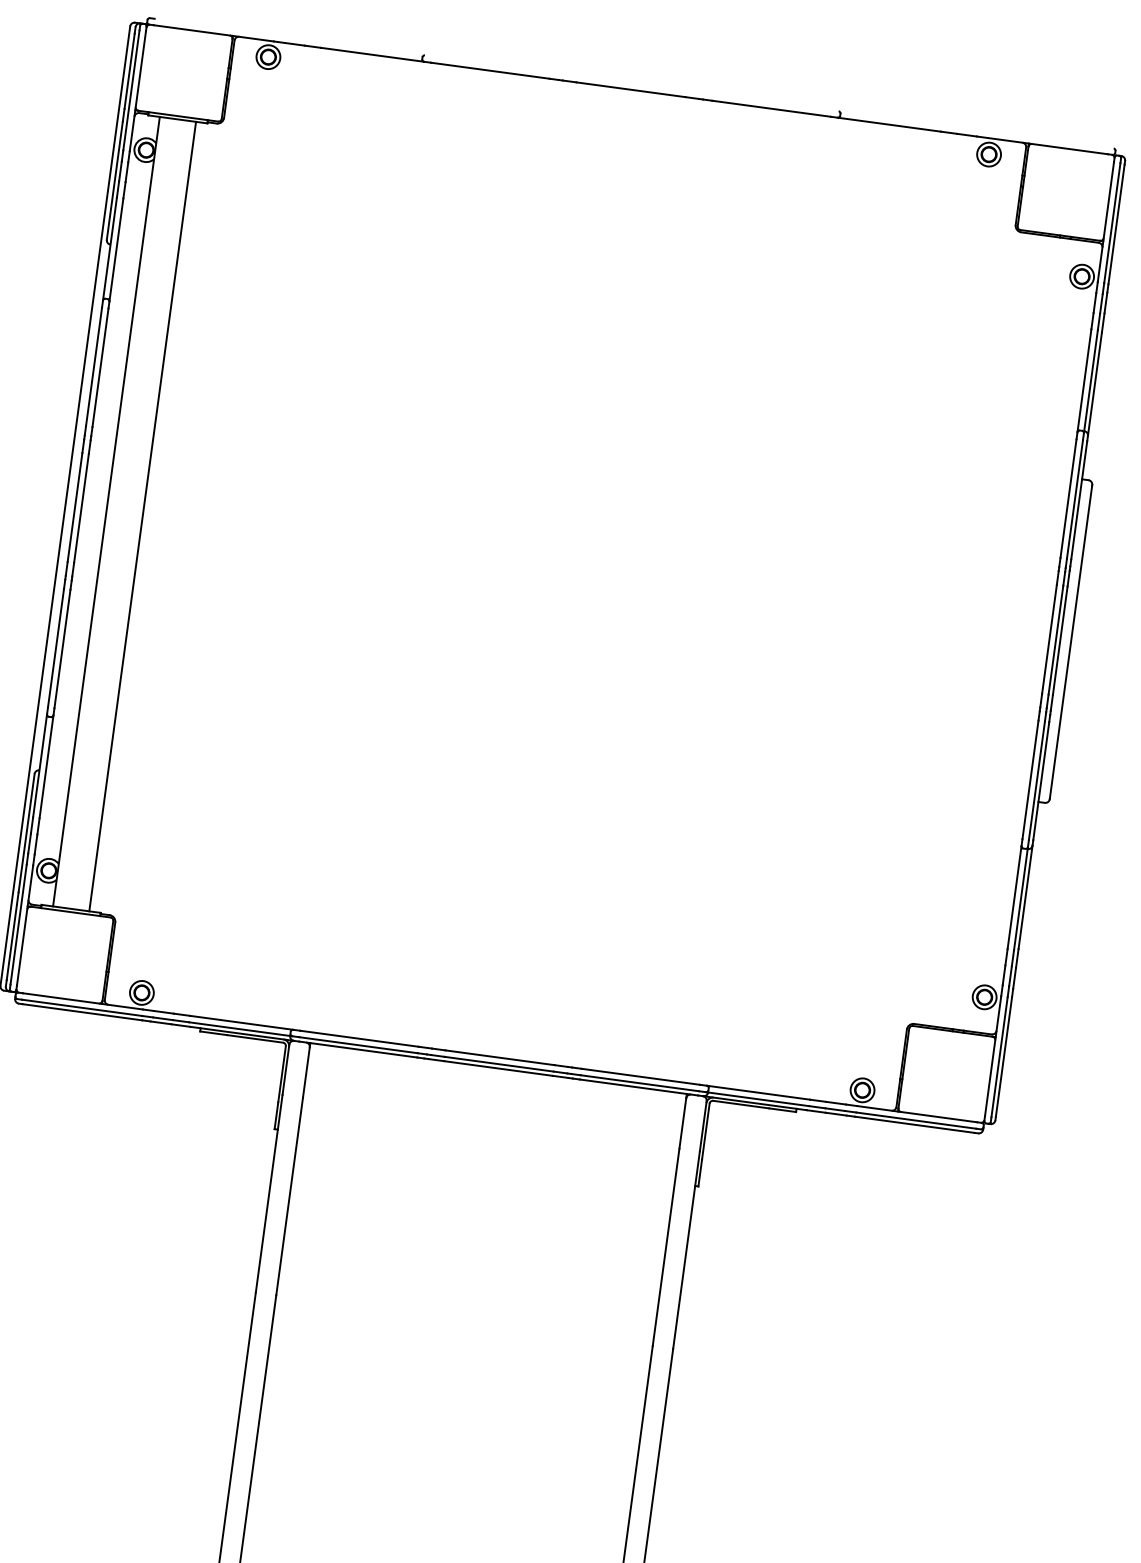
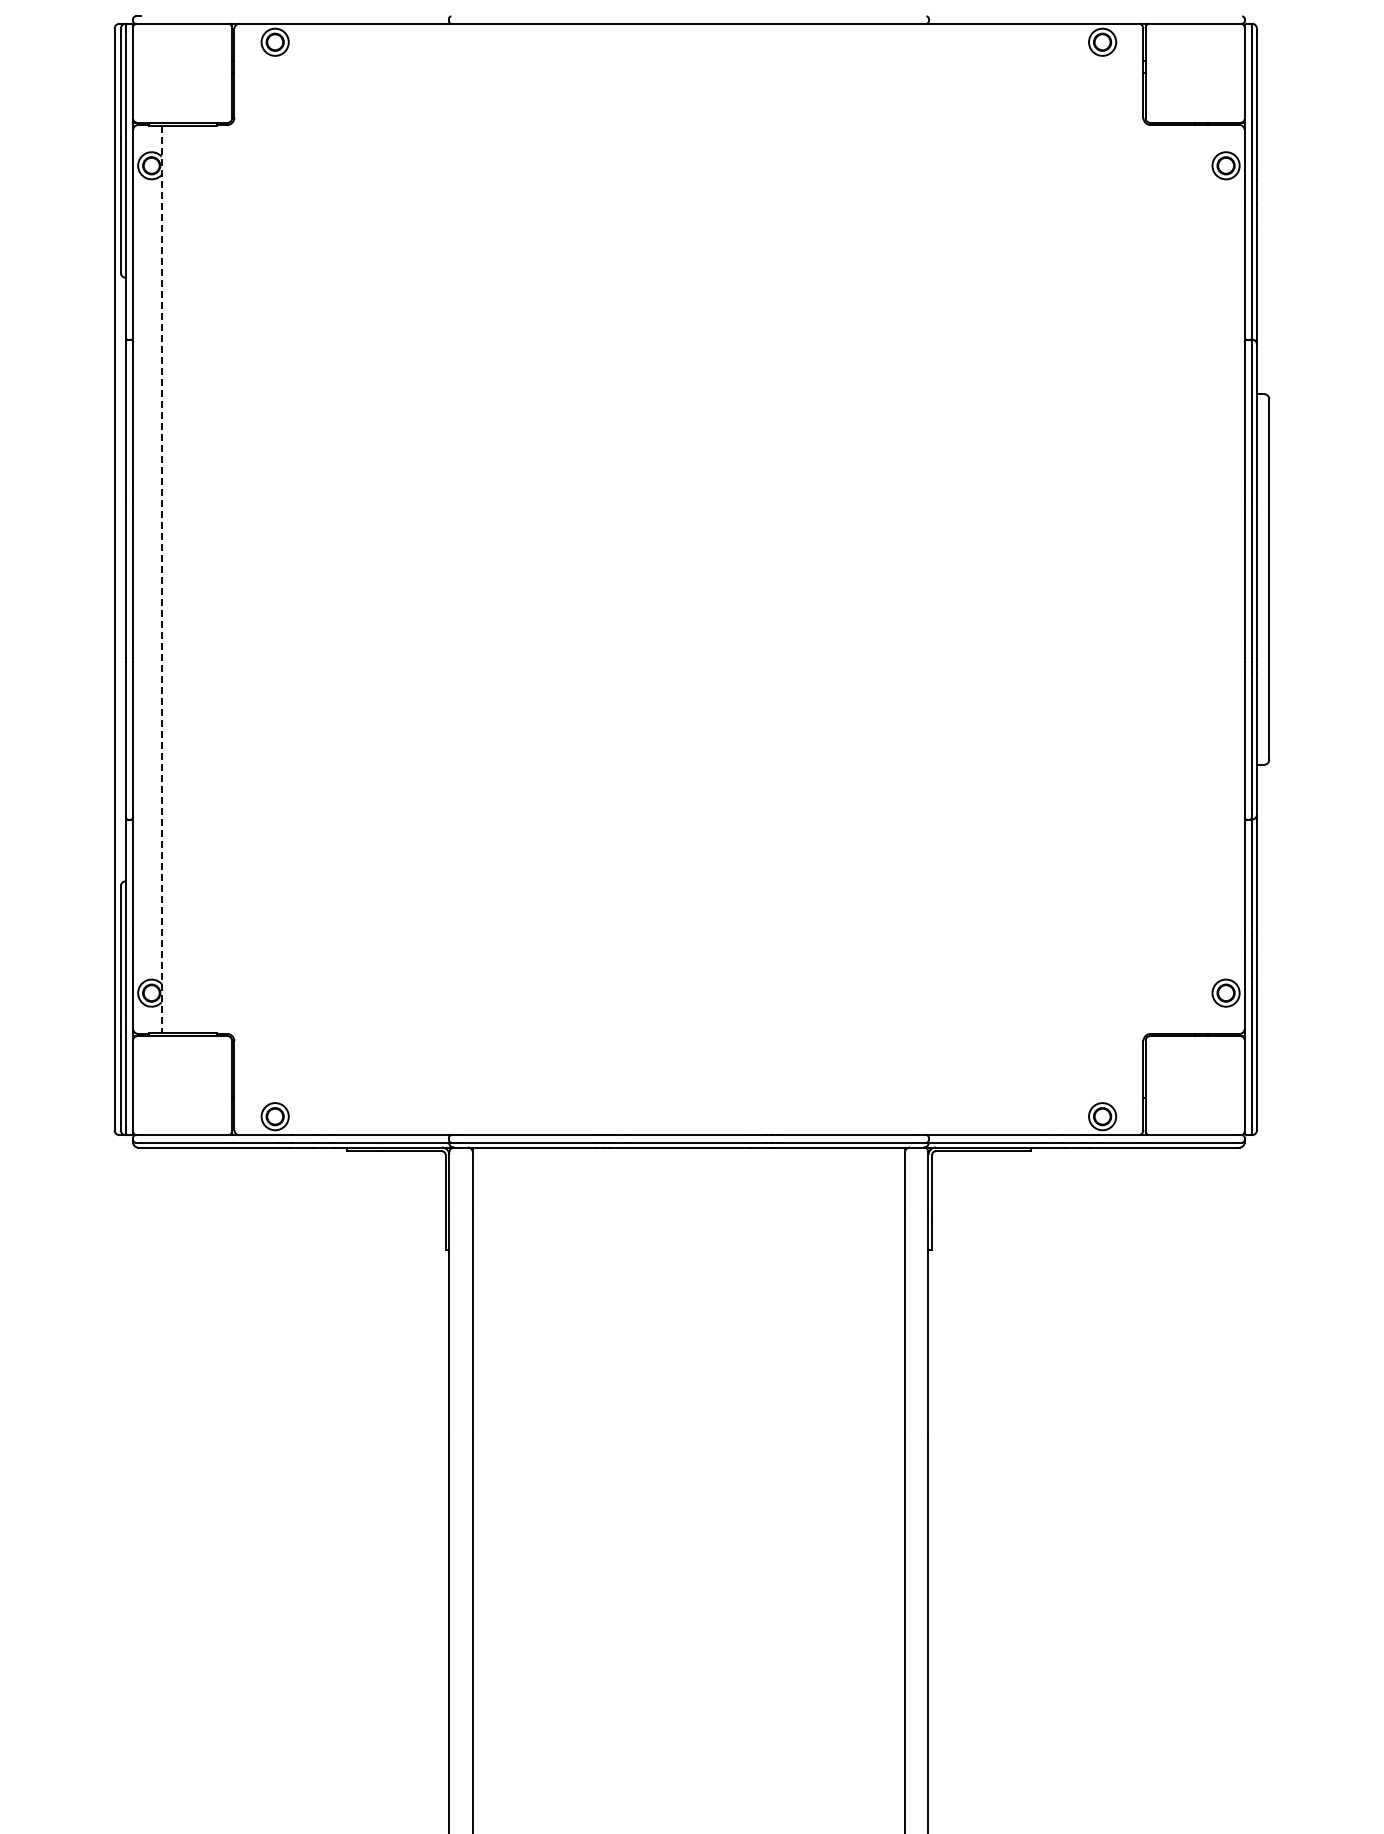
line: (106, 511) -> (161, 579), solid -> dashed
line: (142, 516) -> (203, 579), removed

